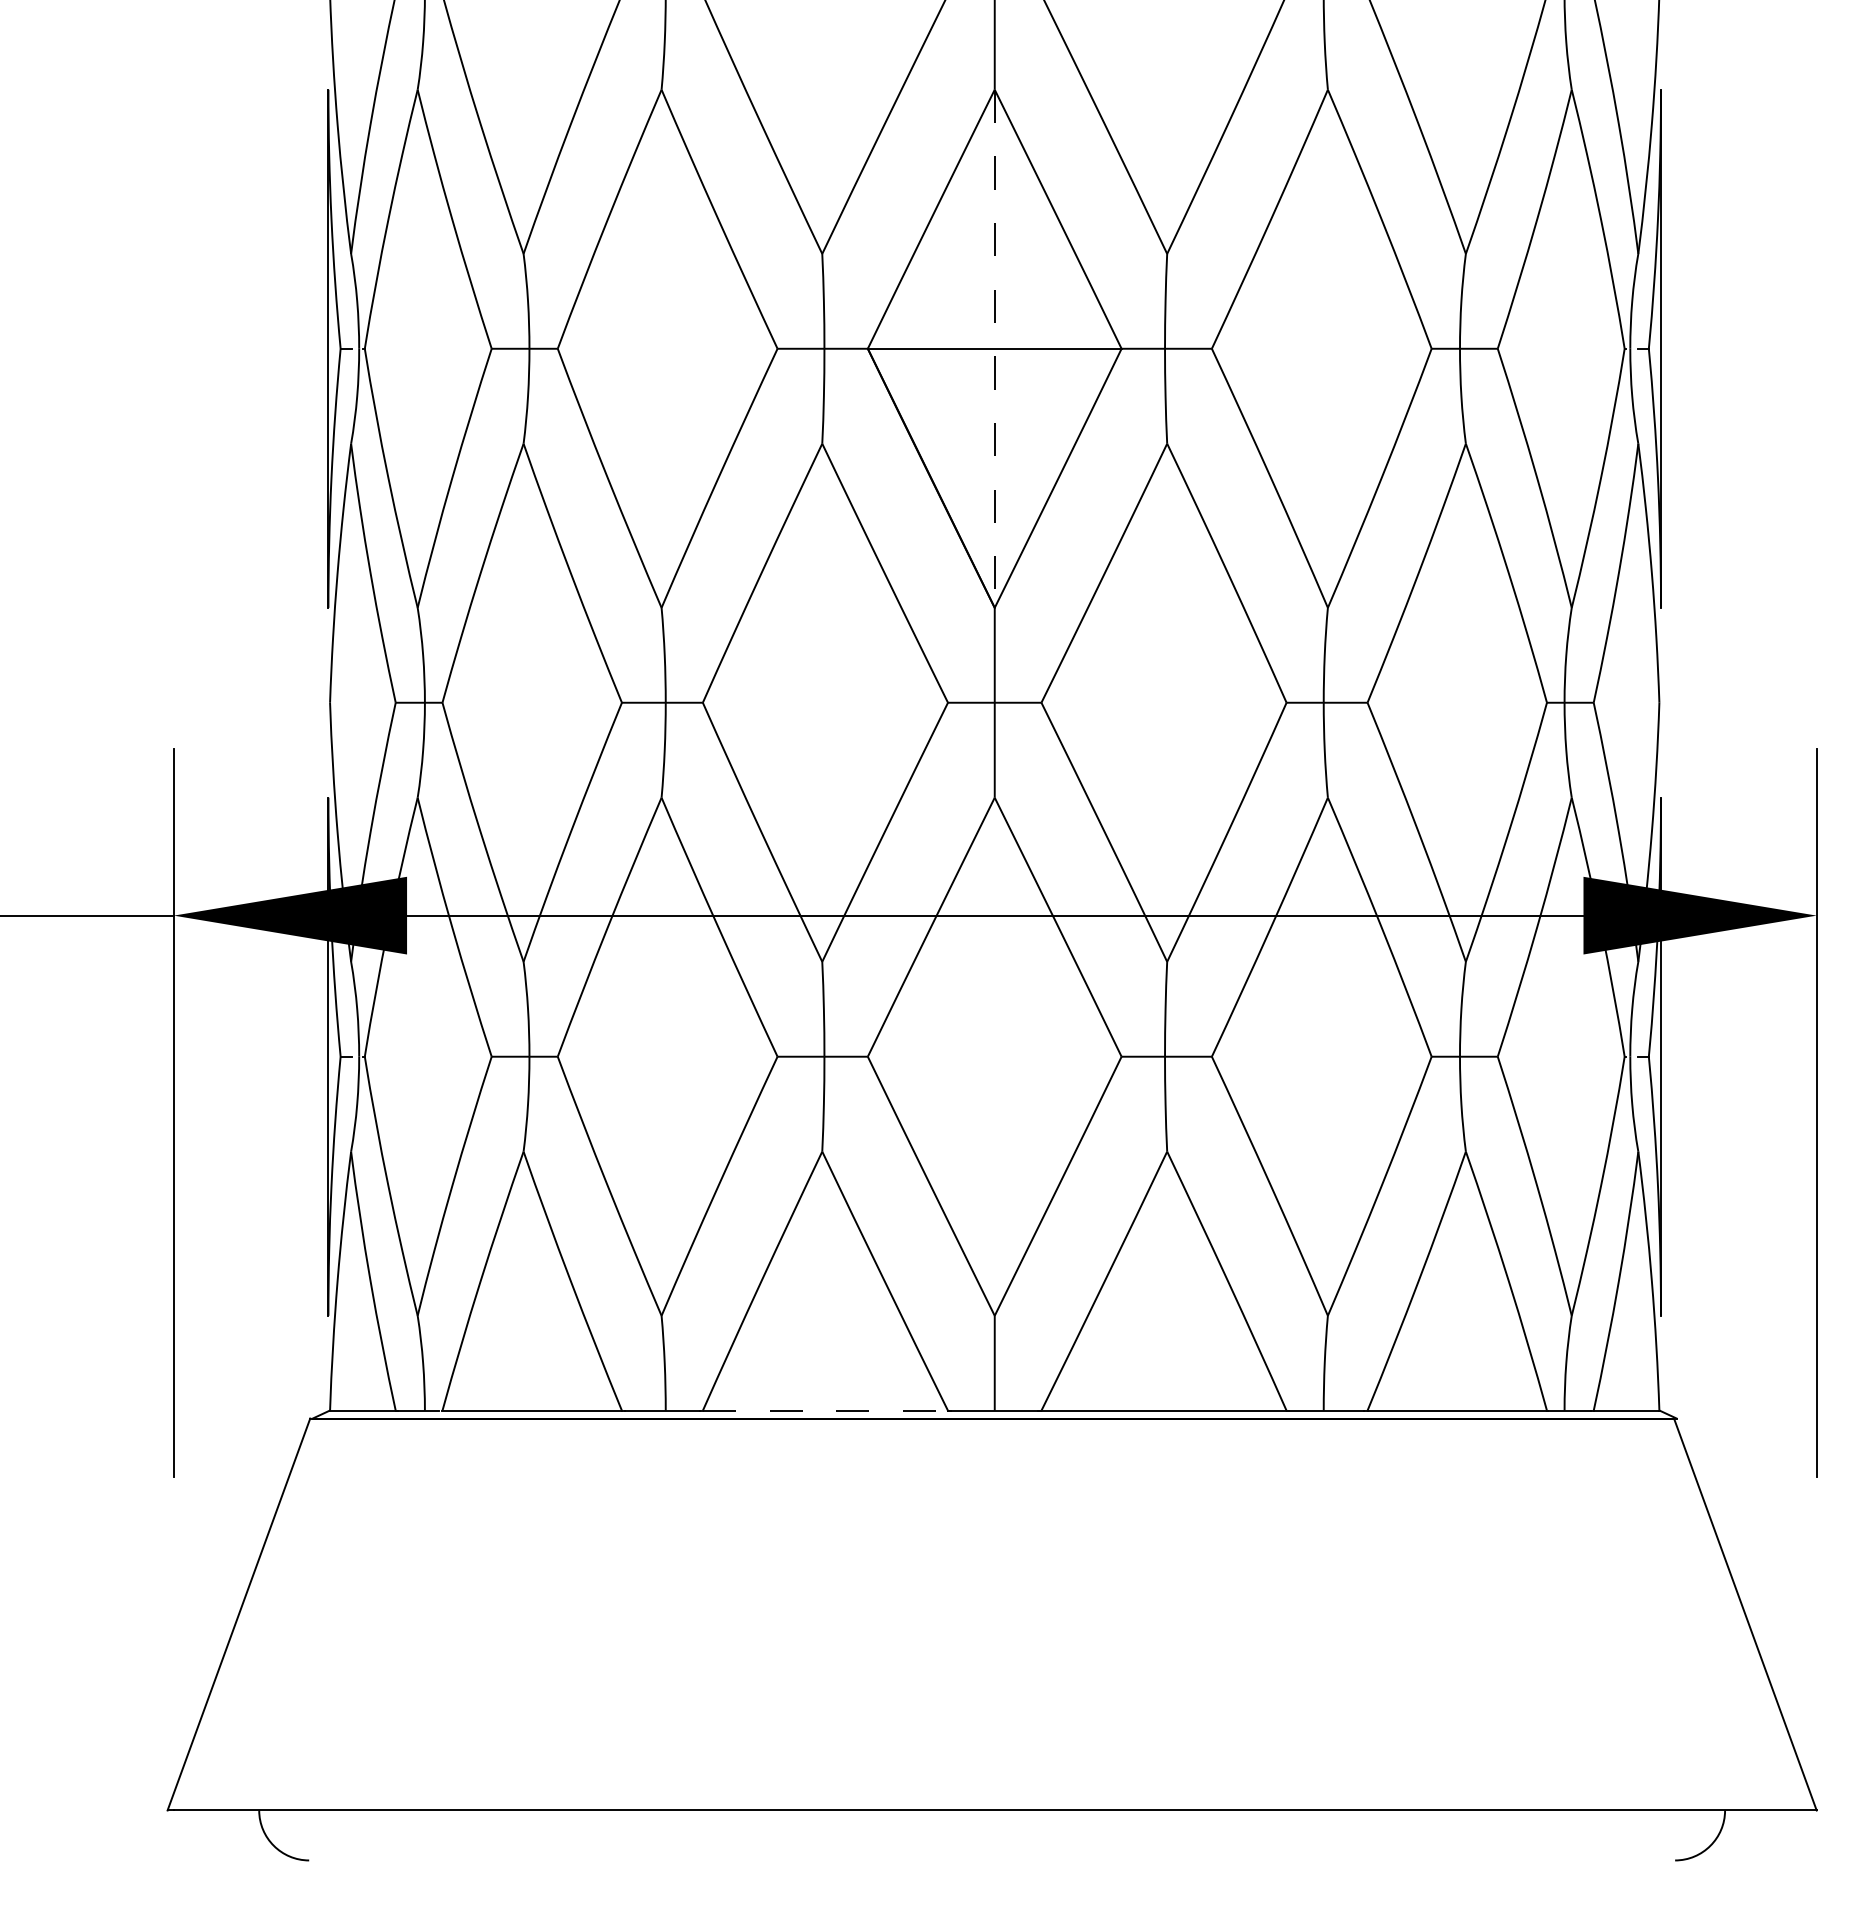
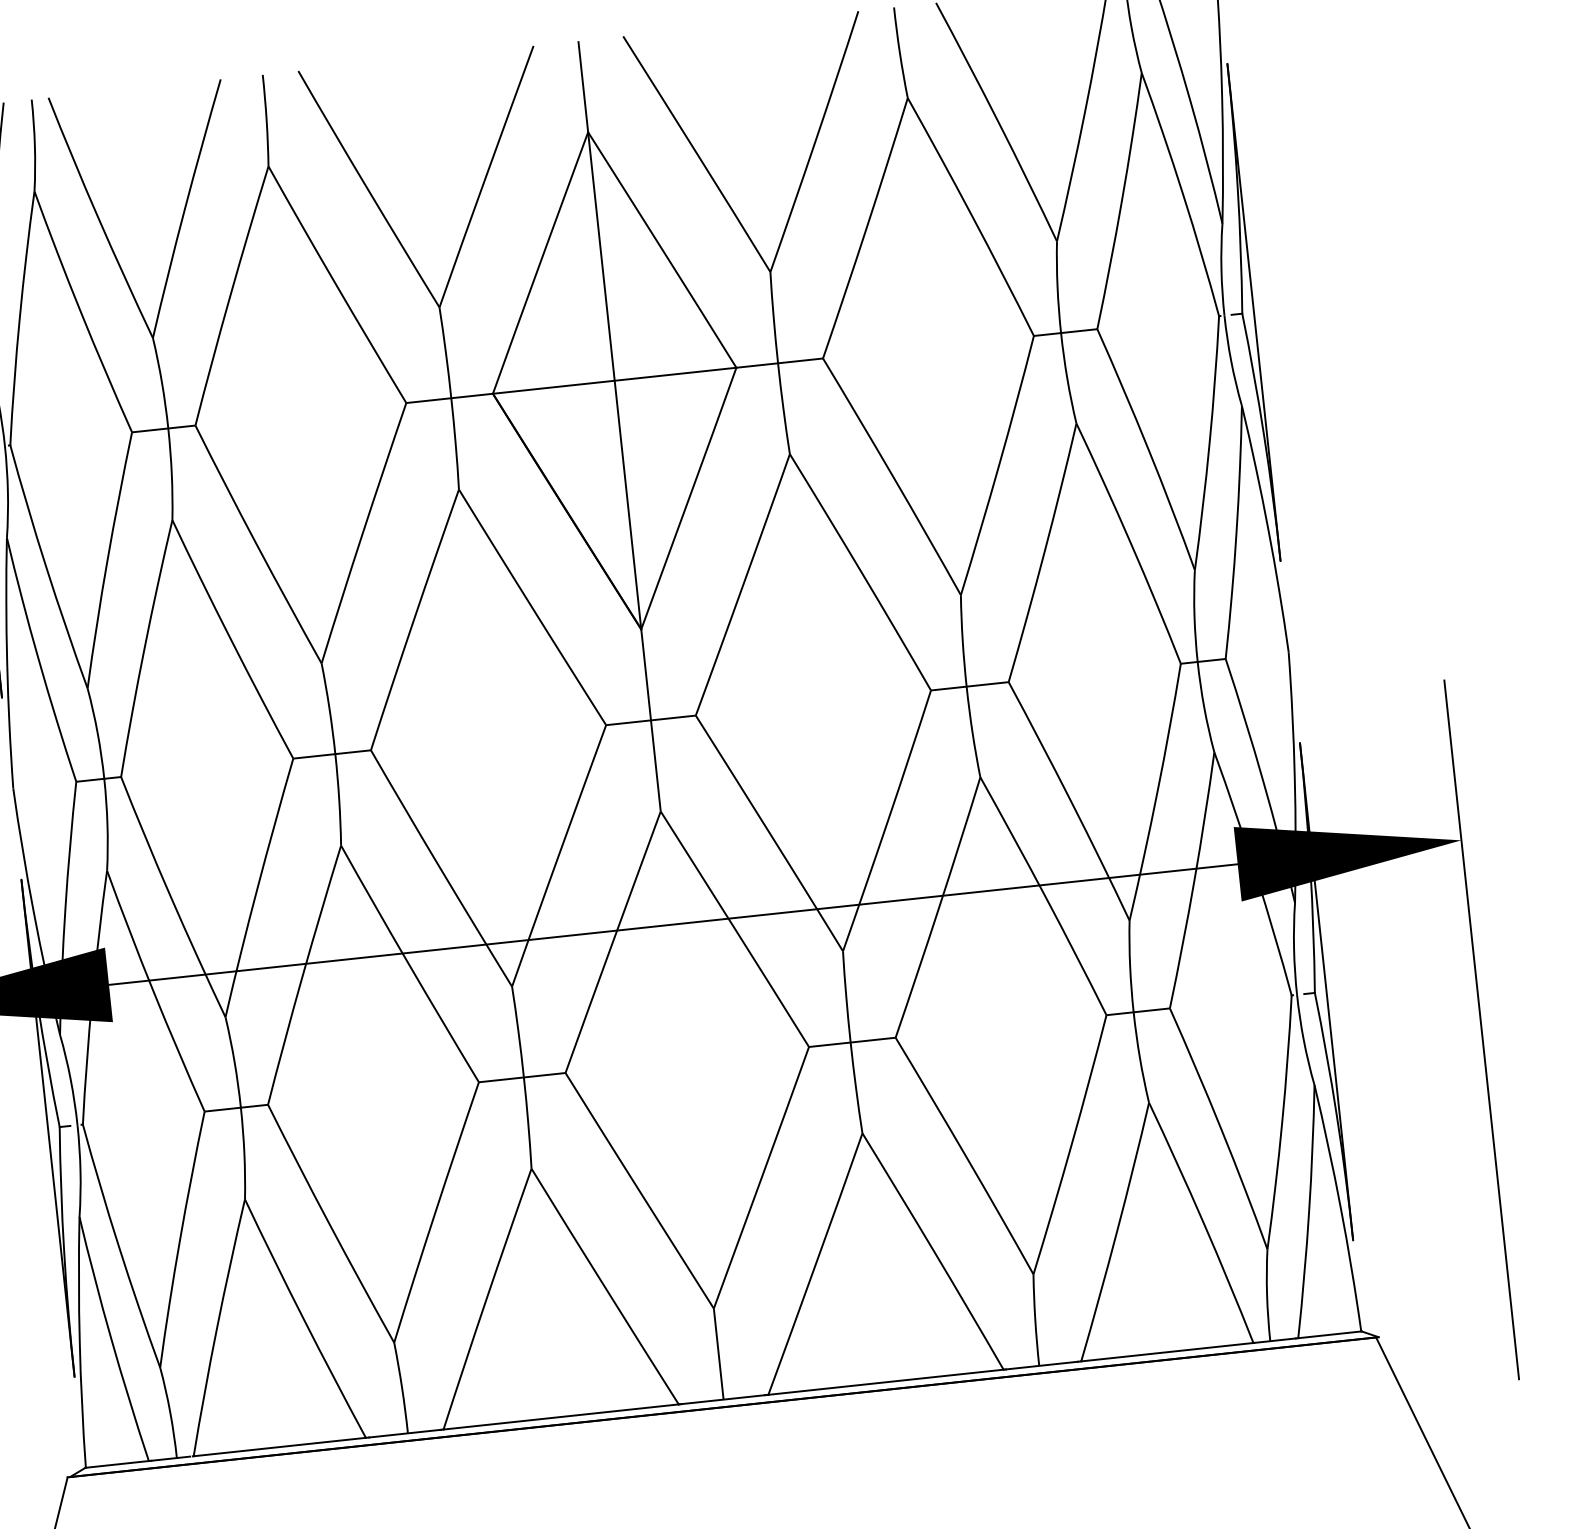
line: (994, 349) -> (614, 381), dashed -> solid
line: (825, 1410) -> (561, 1416), dashed -> solid

